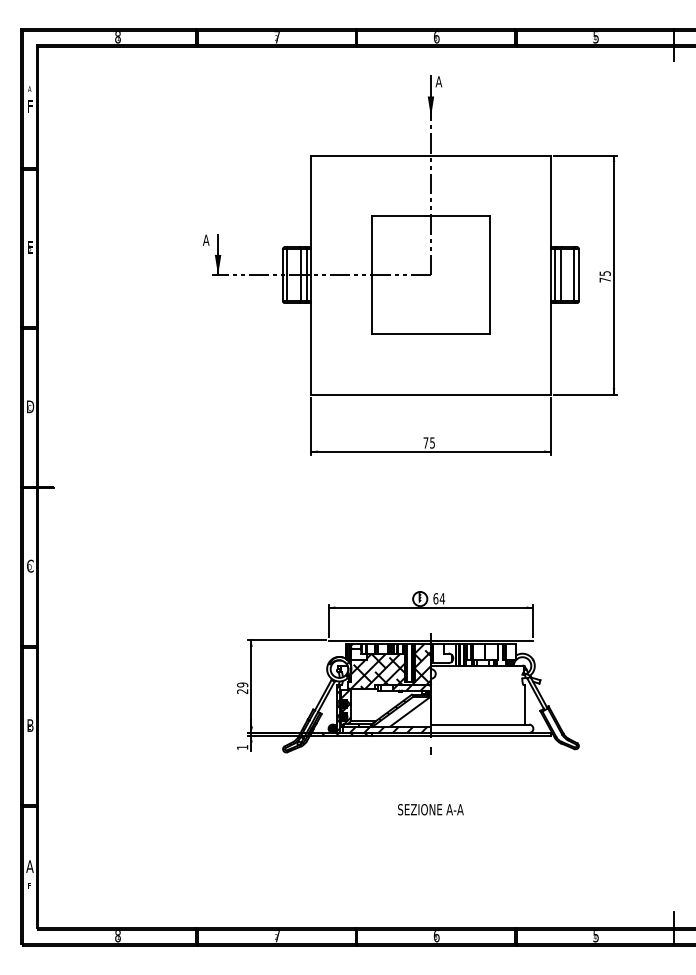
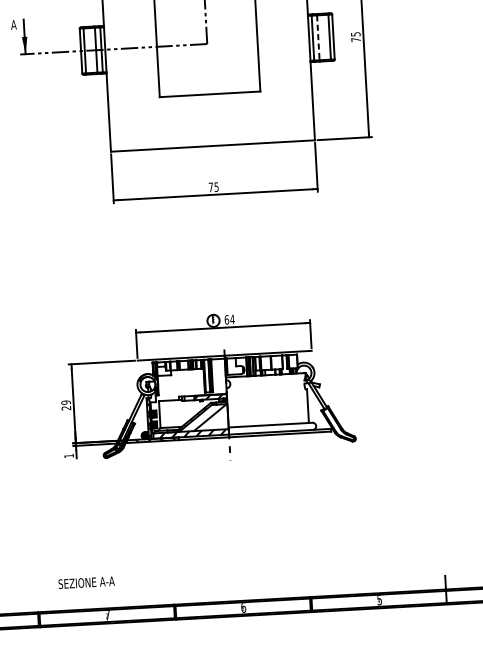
line: (561, 275) -> (318, 38), solid -> dashed
hatch: (385, 685) -> (188, 396), removed
text: (430, 809) -> (86, 582), moved

